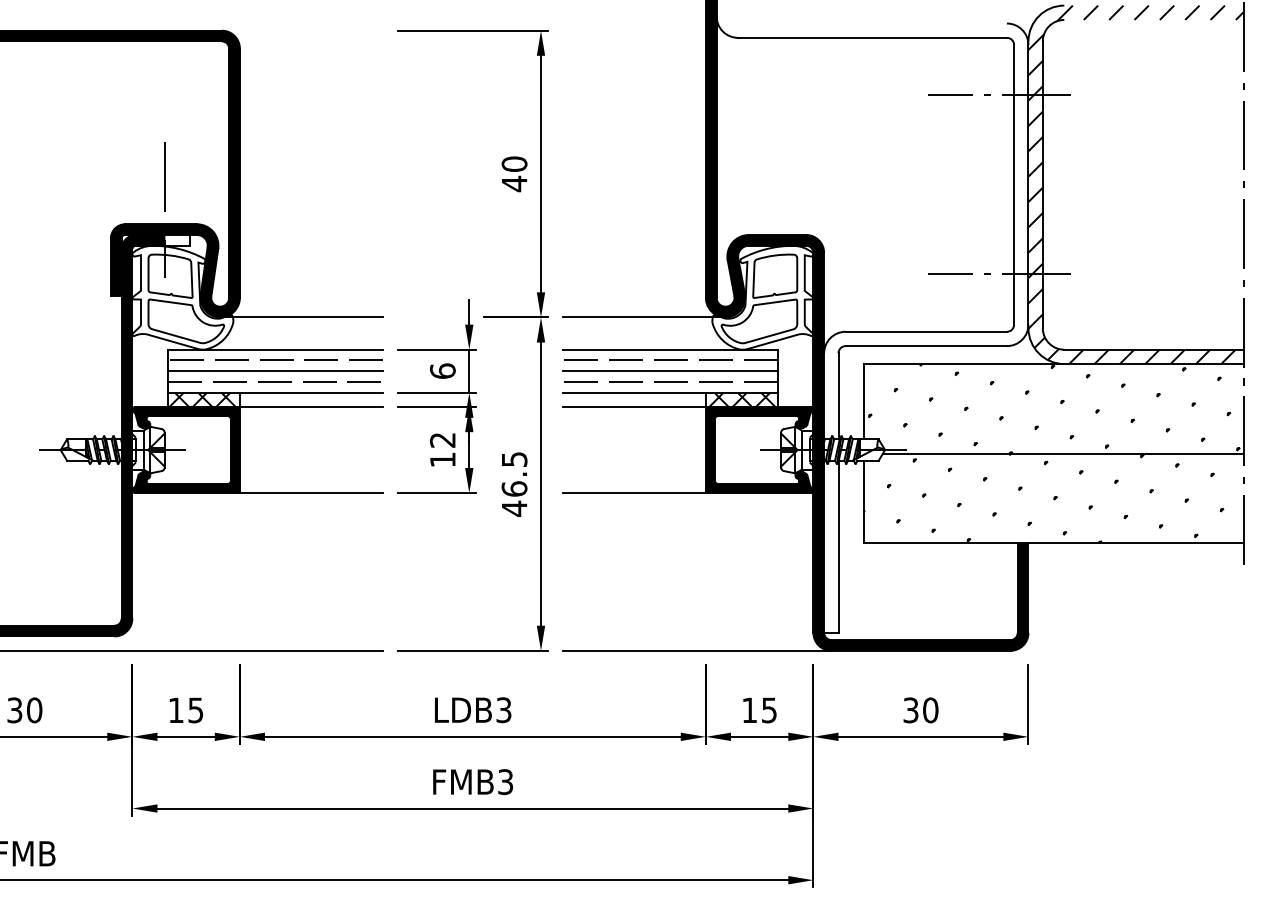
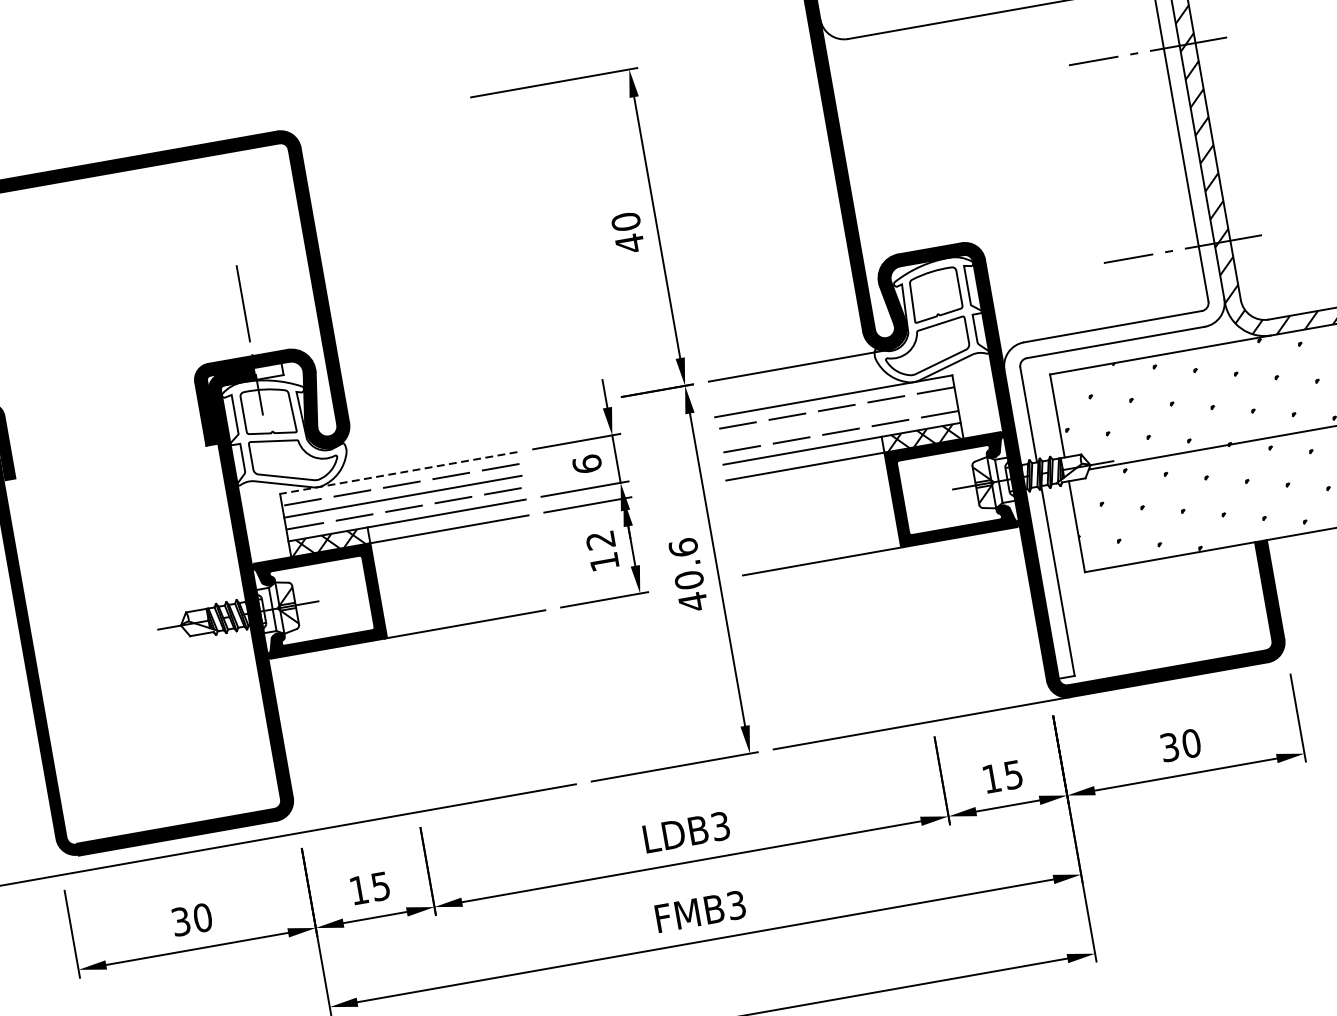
line: (302, 317) -> (421, 432), removed
line: (275, 349) -> (398, 472), solid -> dashed
line: (669, 371) -> (837, 420), removed
text: (514, 473) -> (686, 563), 46.5 -> 40.6

